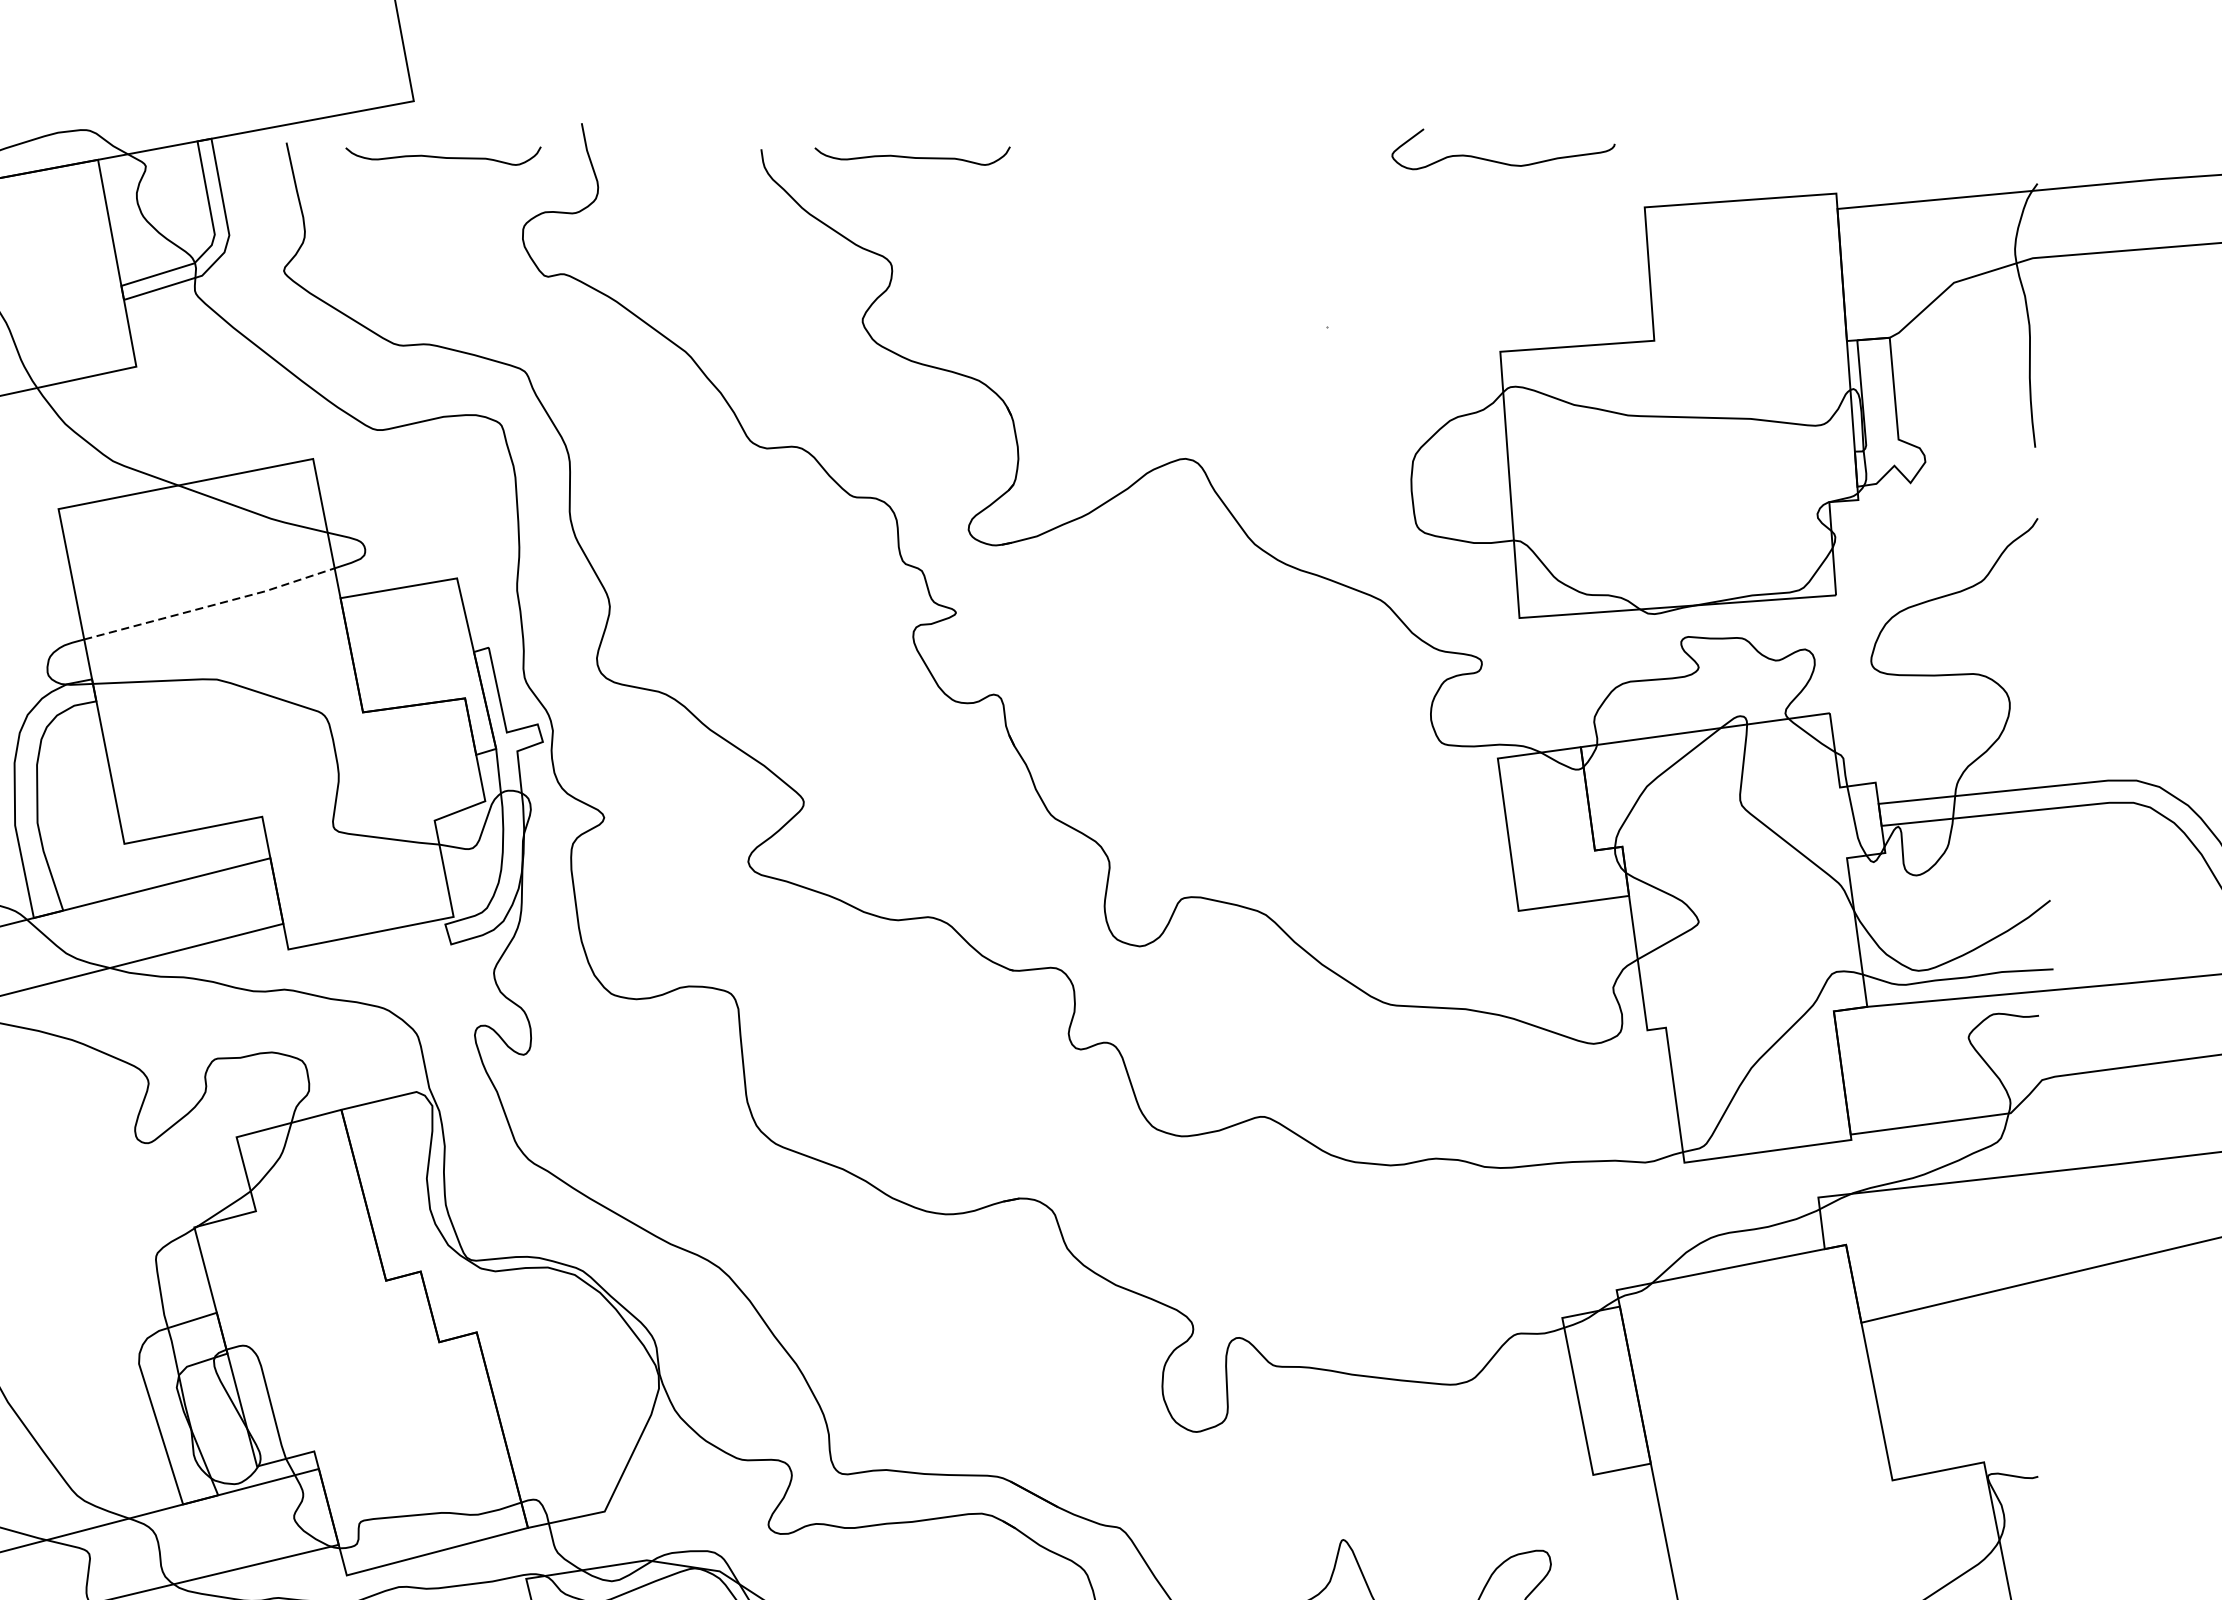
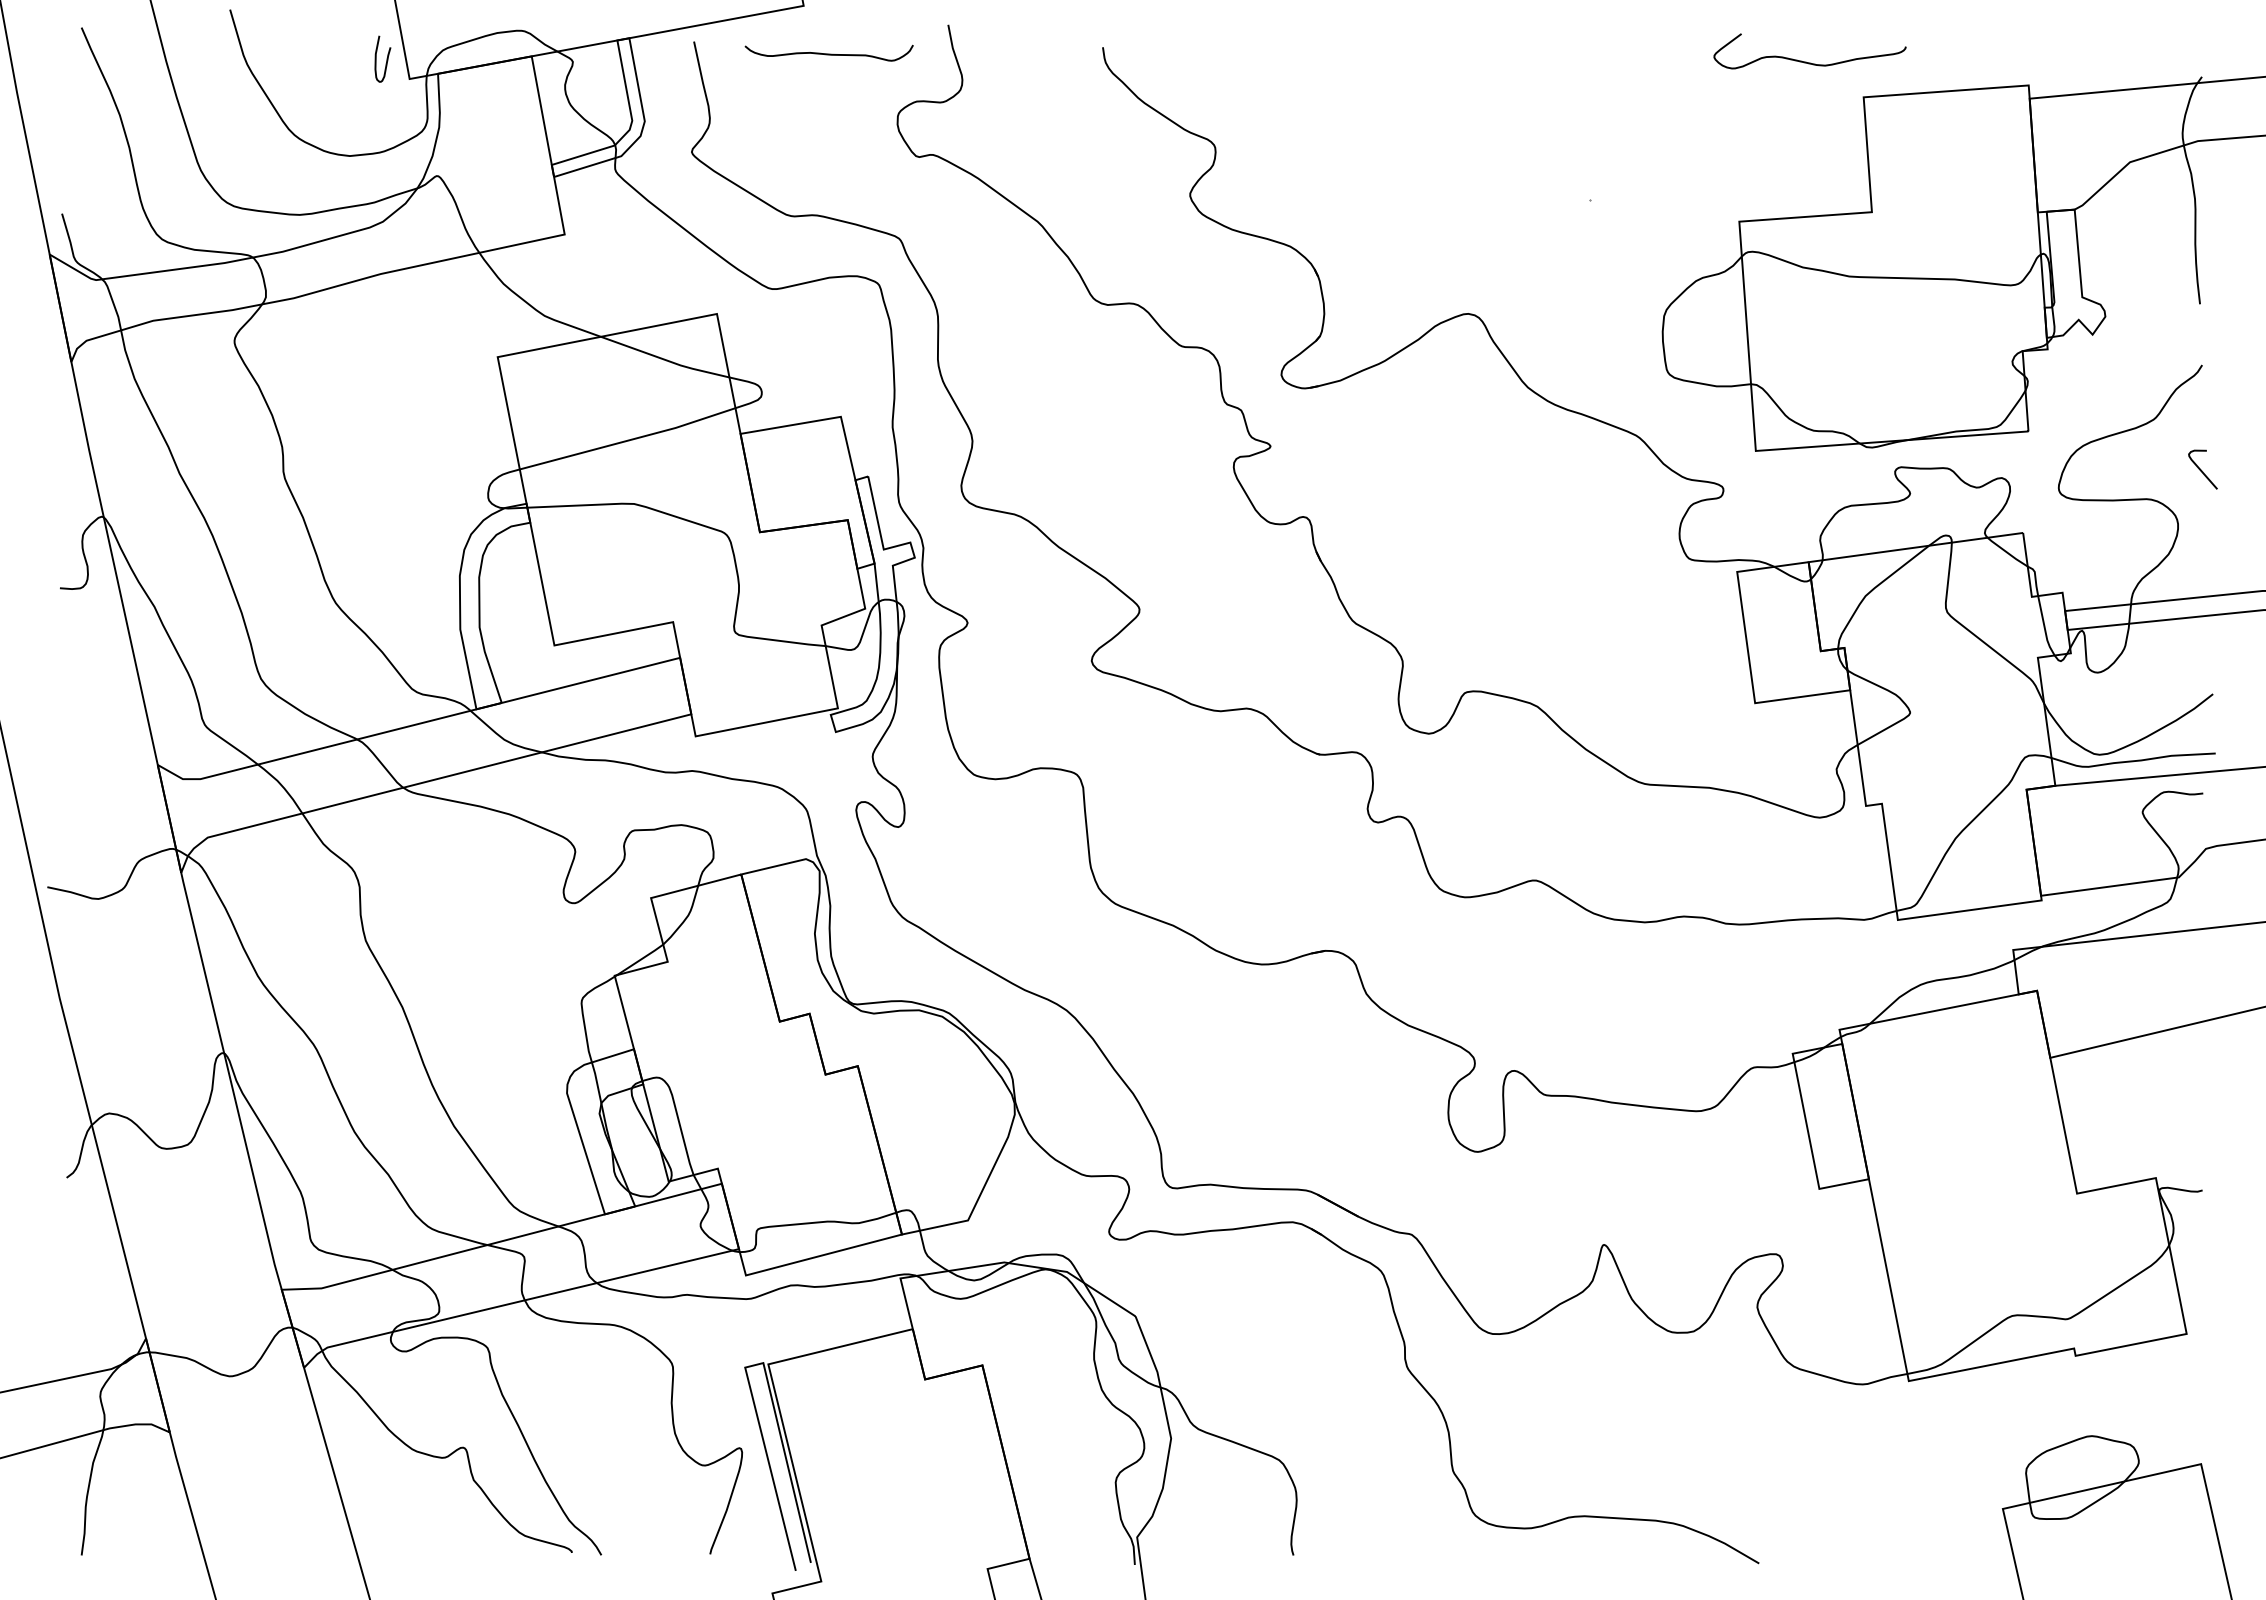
curve: (911, 156) -> (1232, 53), removed
curve: (1499, 161) -> (1806, 61), moved
line: (210, 605) -> (628, 440), dashed -> solid
curve: (2036, 639) -> (2201, 469), added

